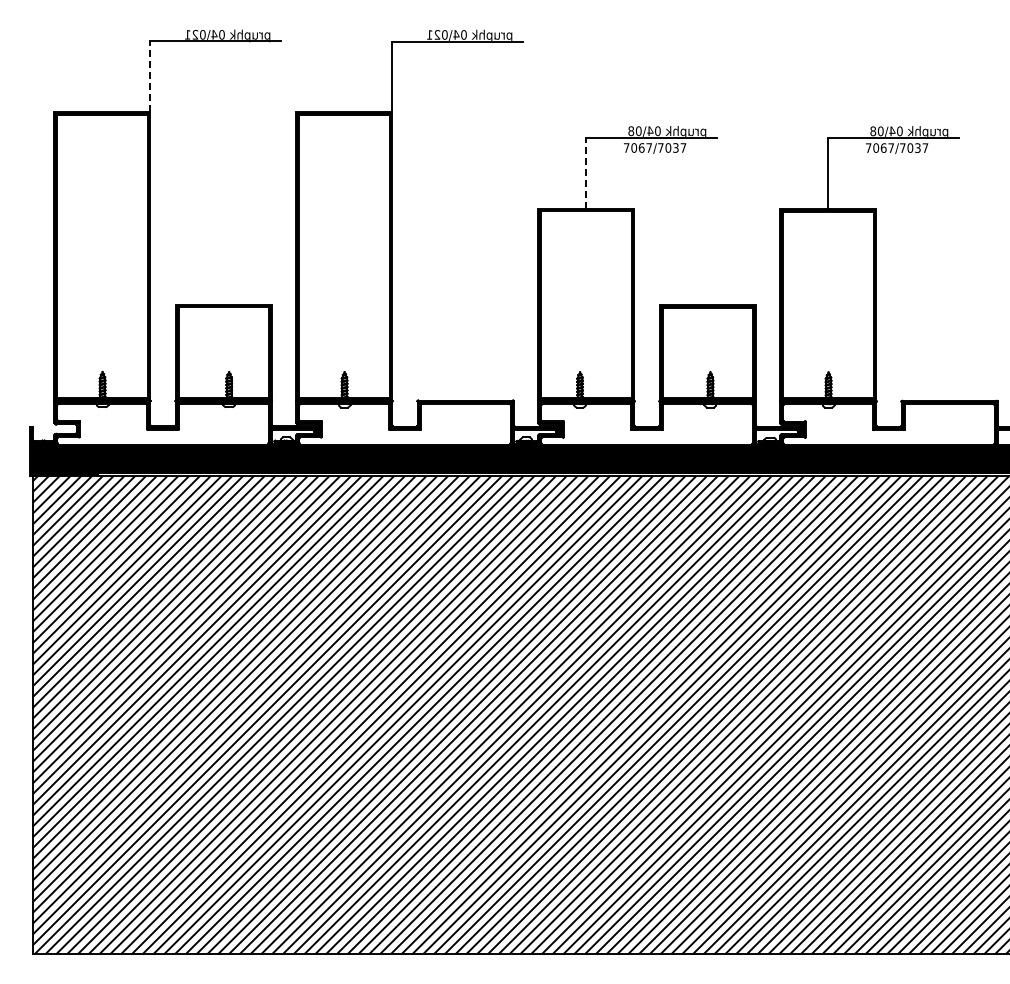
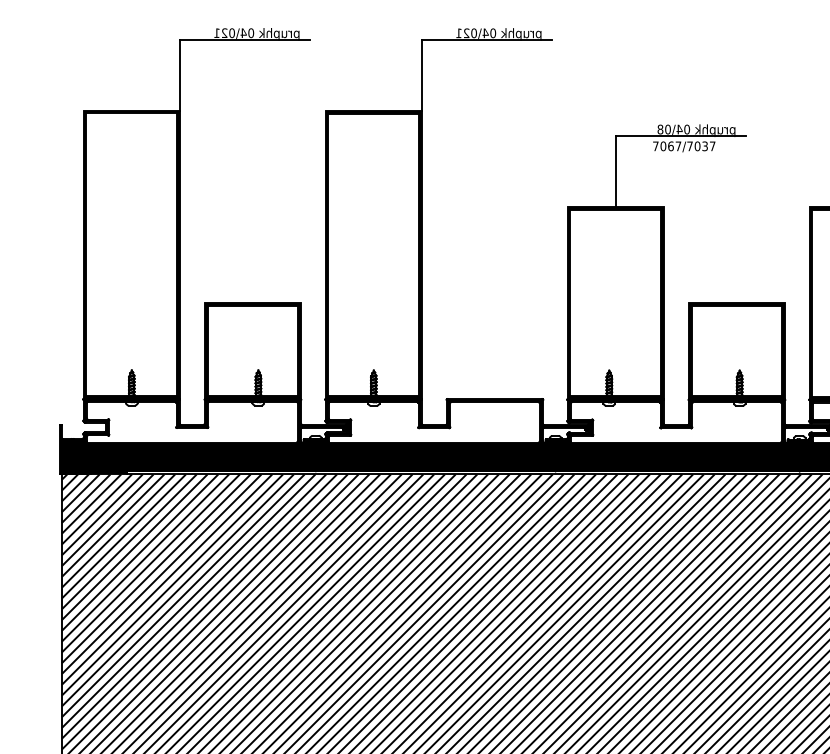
line: (150, 76) -> (179, 74), dashed -> solid
line: (586, 172) -> (615, 170), dashed -> solid

